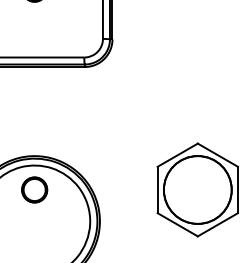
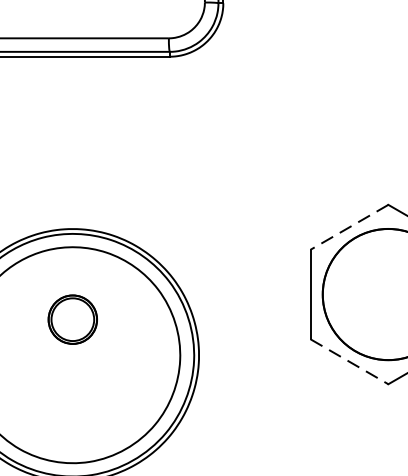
line: (177, 155) -> (349, 227), solid -> dashed
part: (34, 189) -> (72, 318), moved
line: (178, 225) -> (350, 363), solid -> dashed

